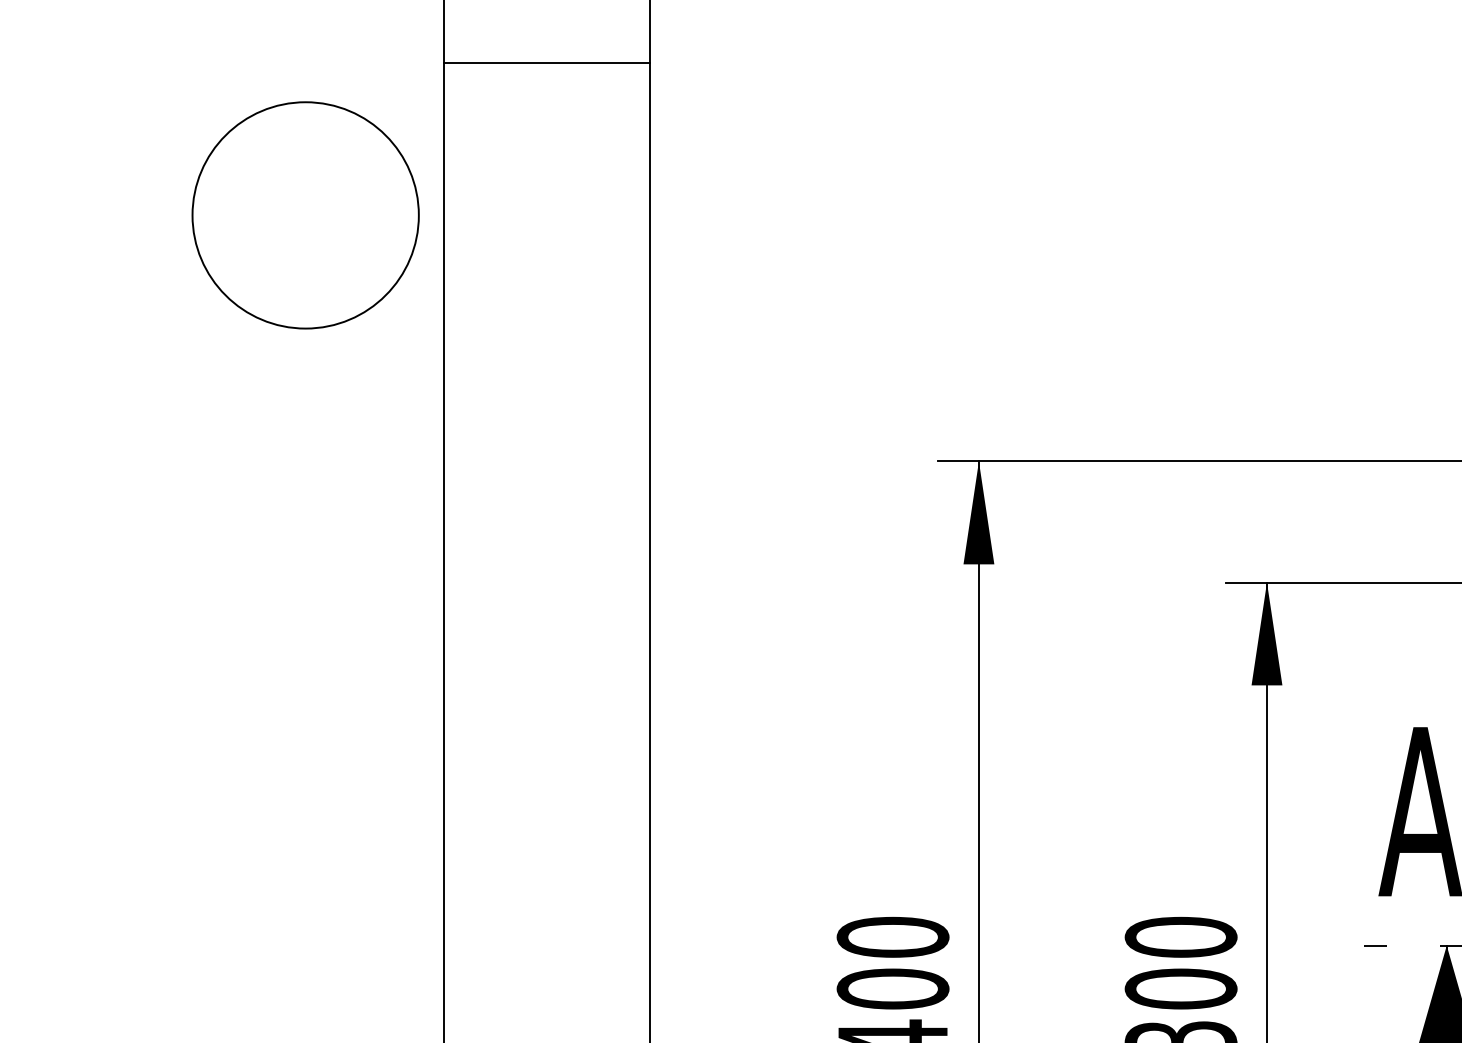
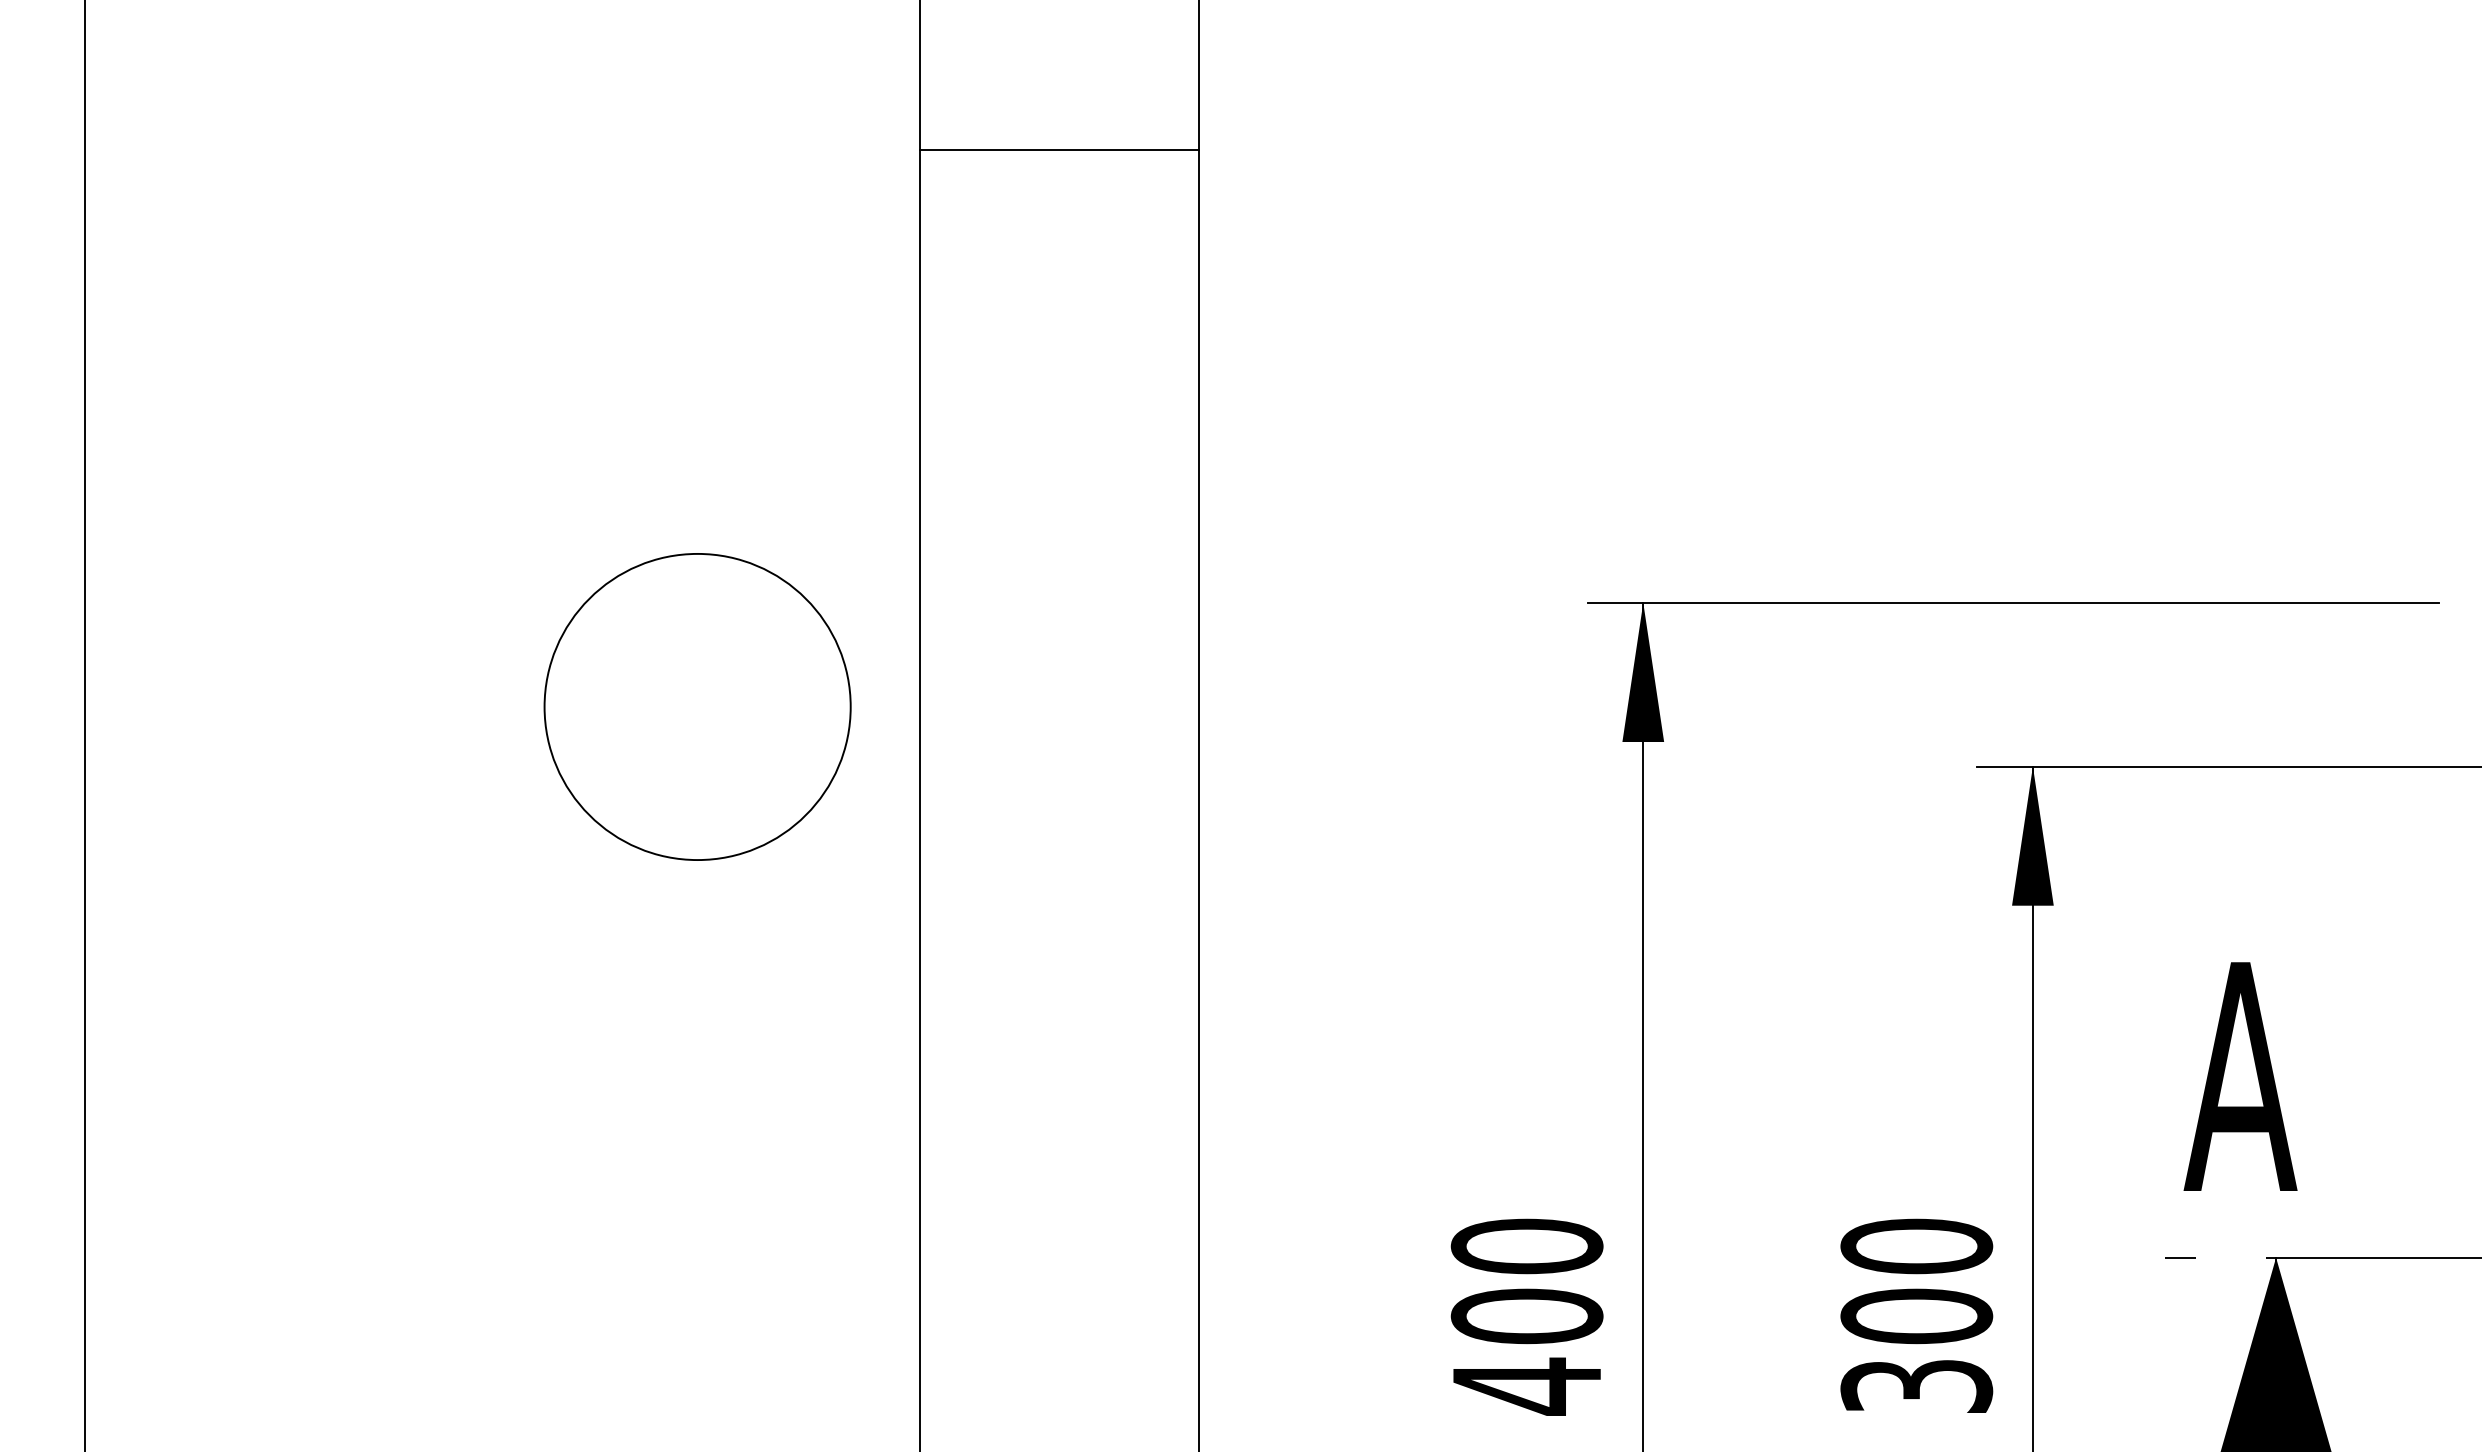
line: (547, 62) -> (1059, 150), moved
circle: (305, 215) -> (697, 706), moved

